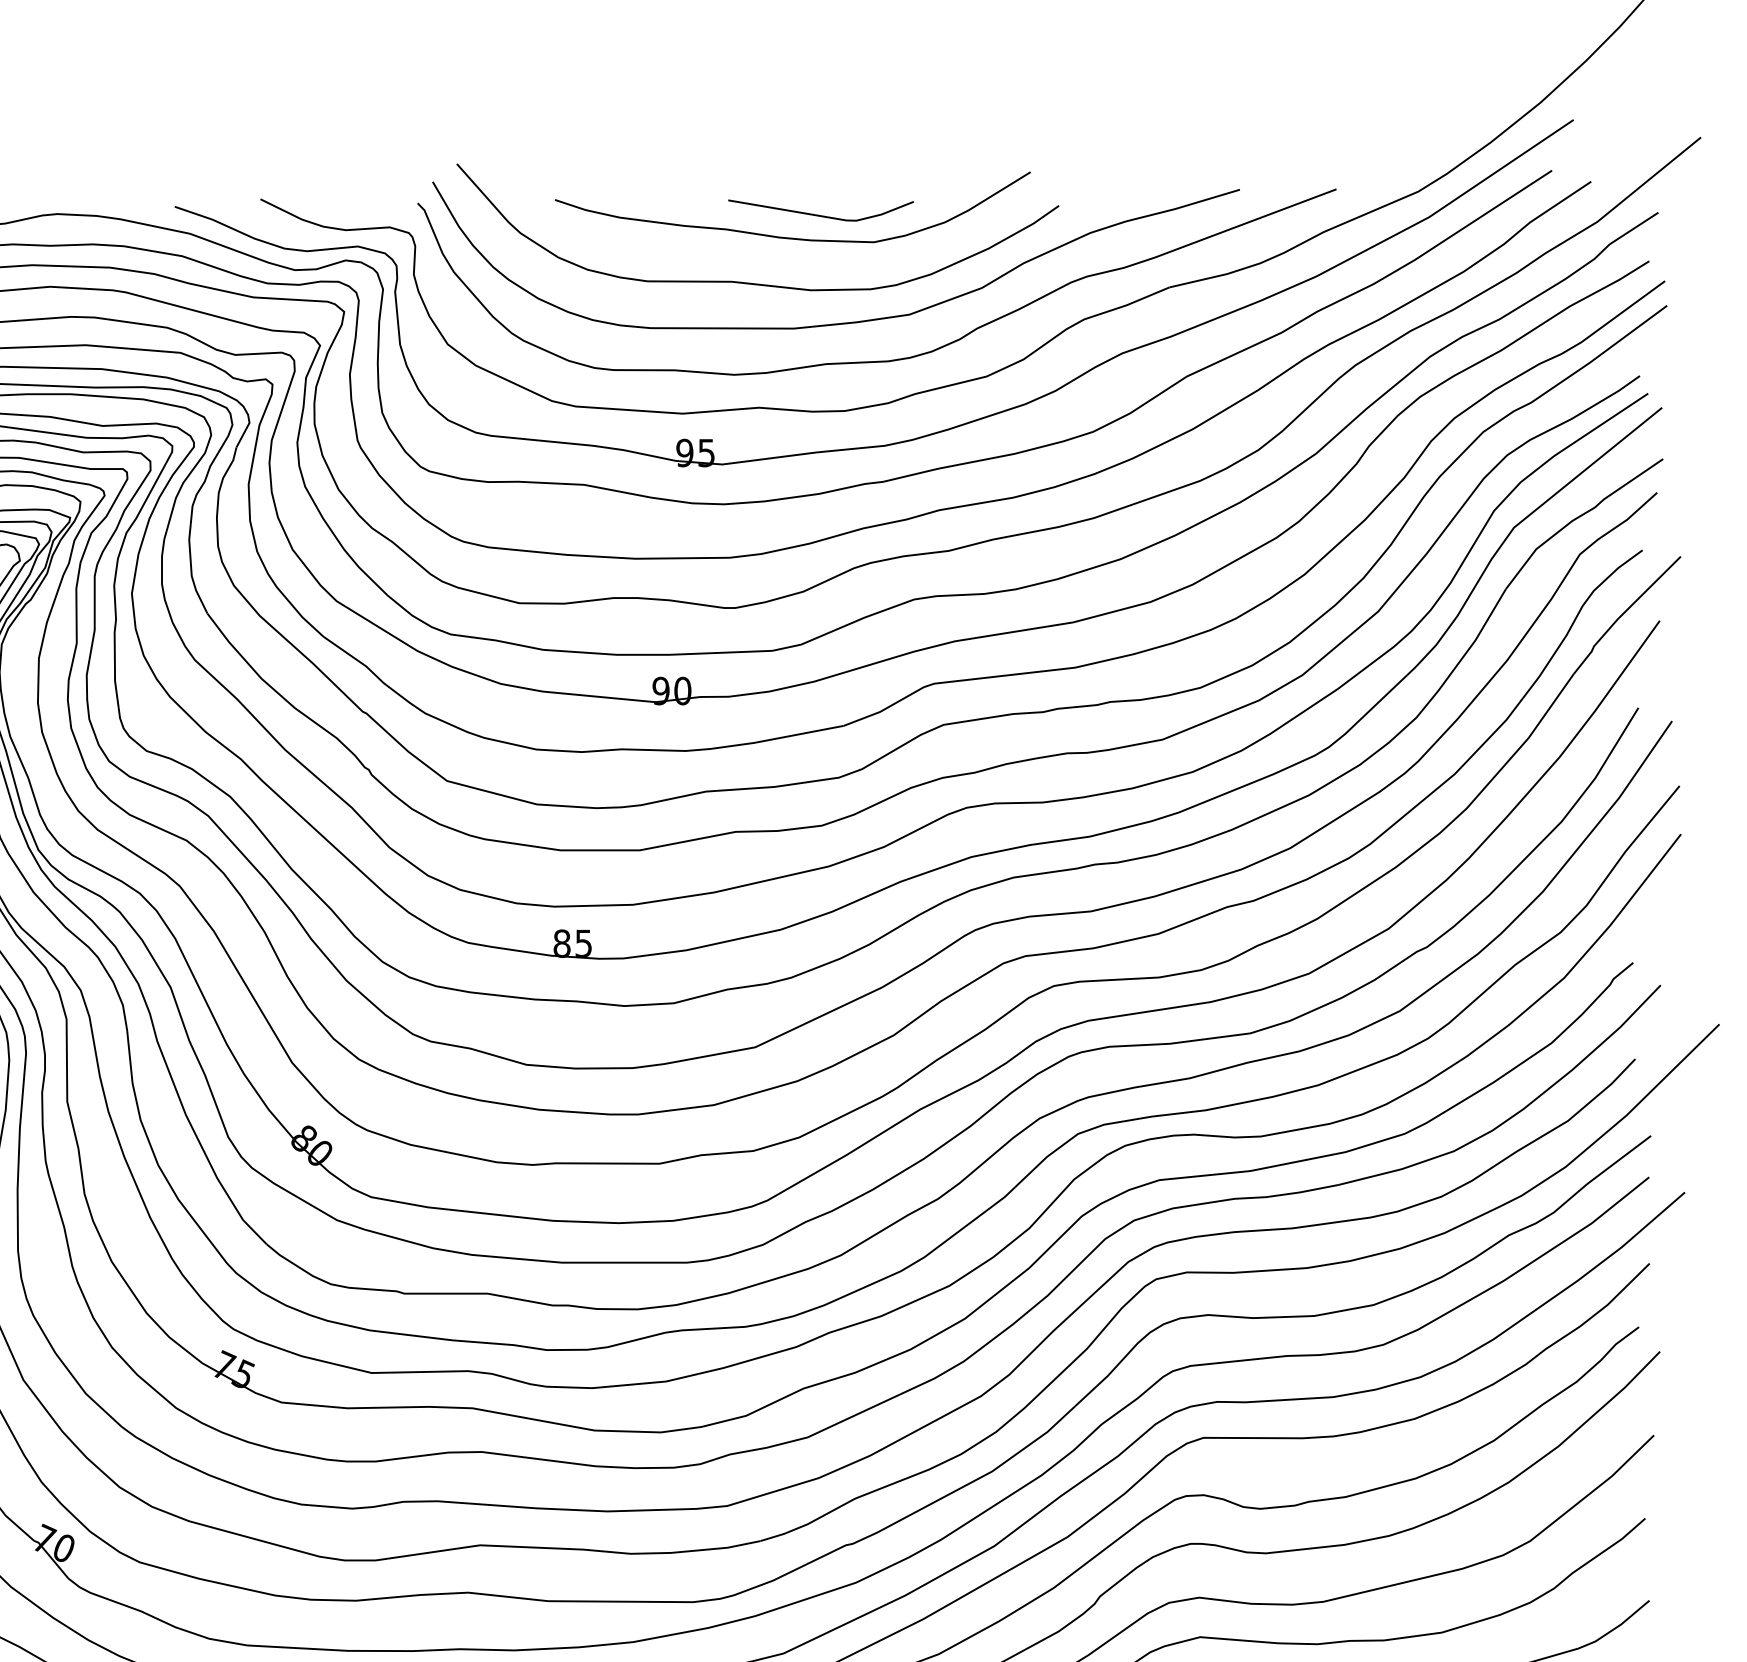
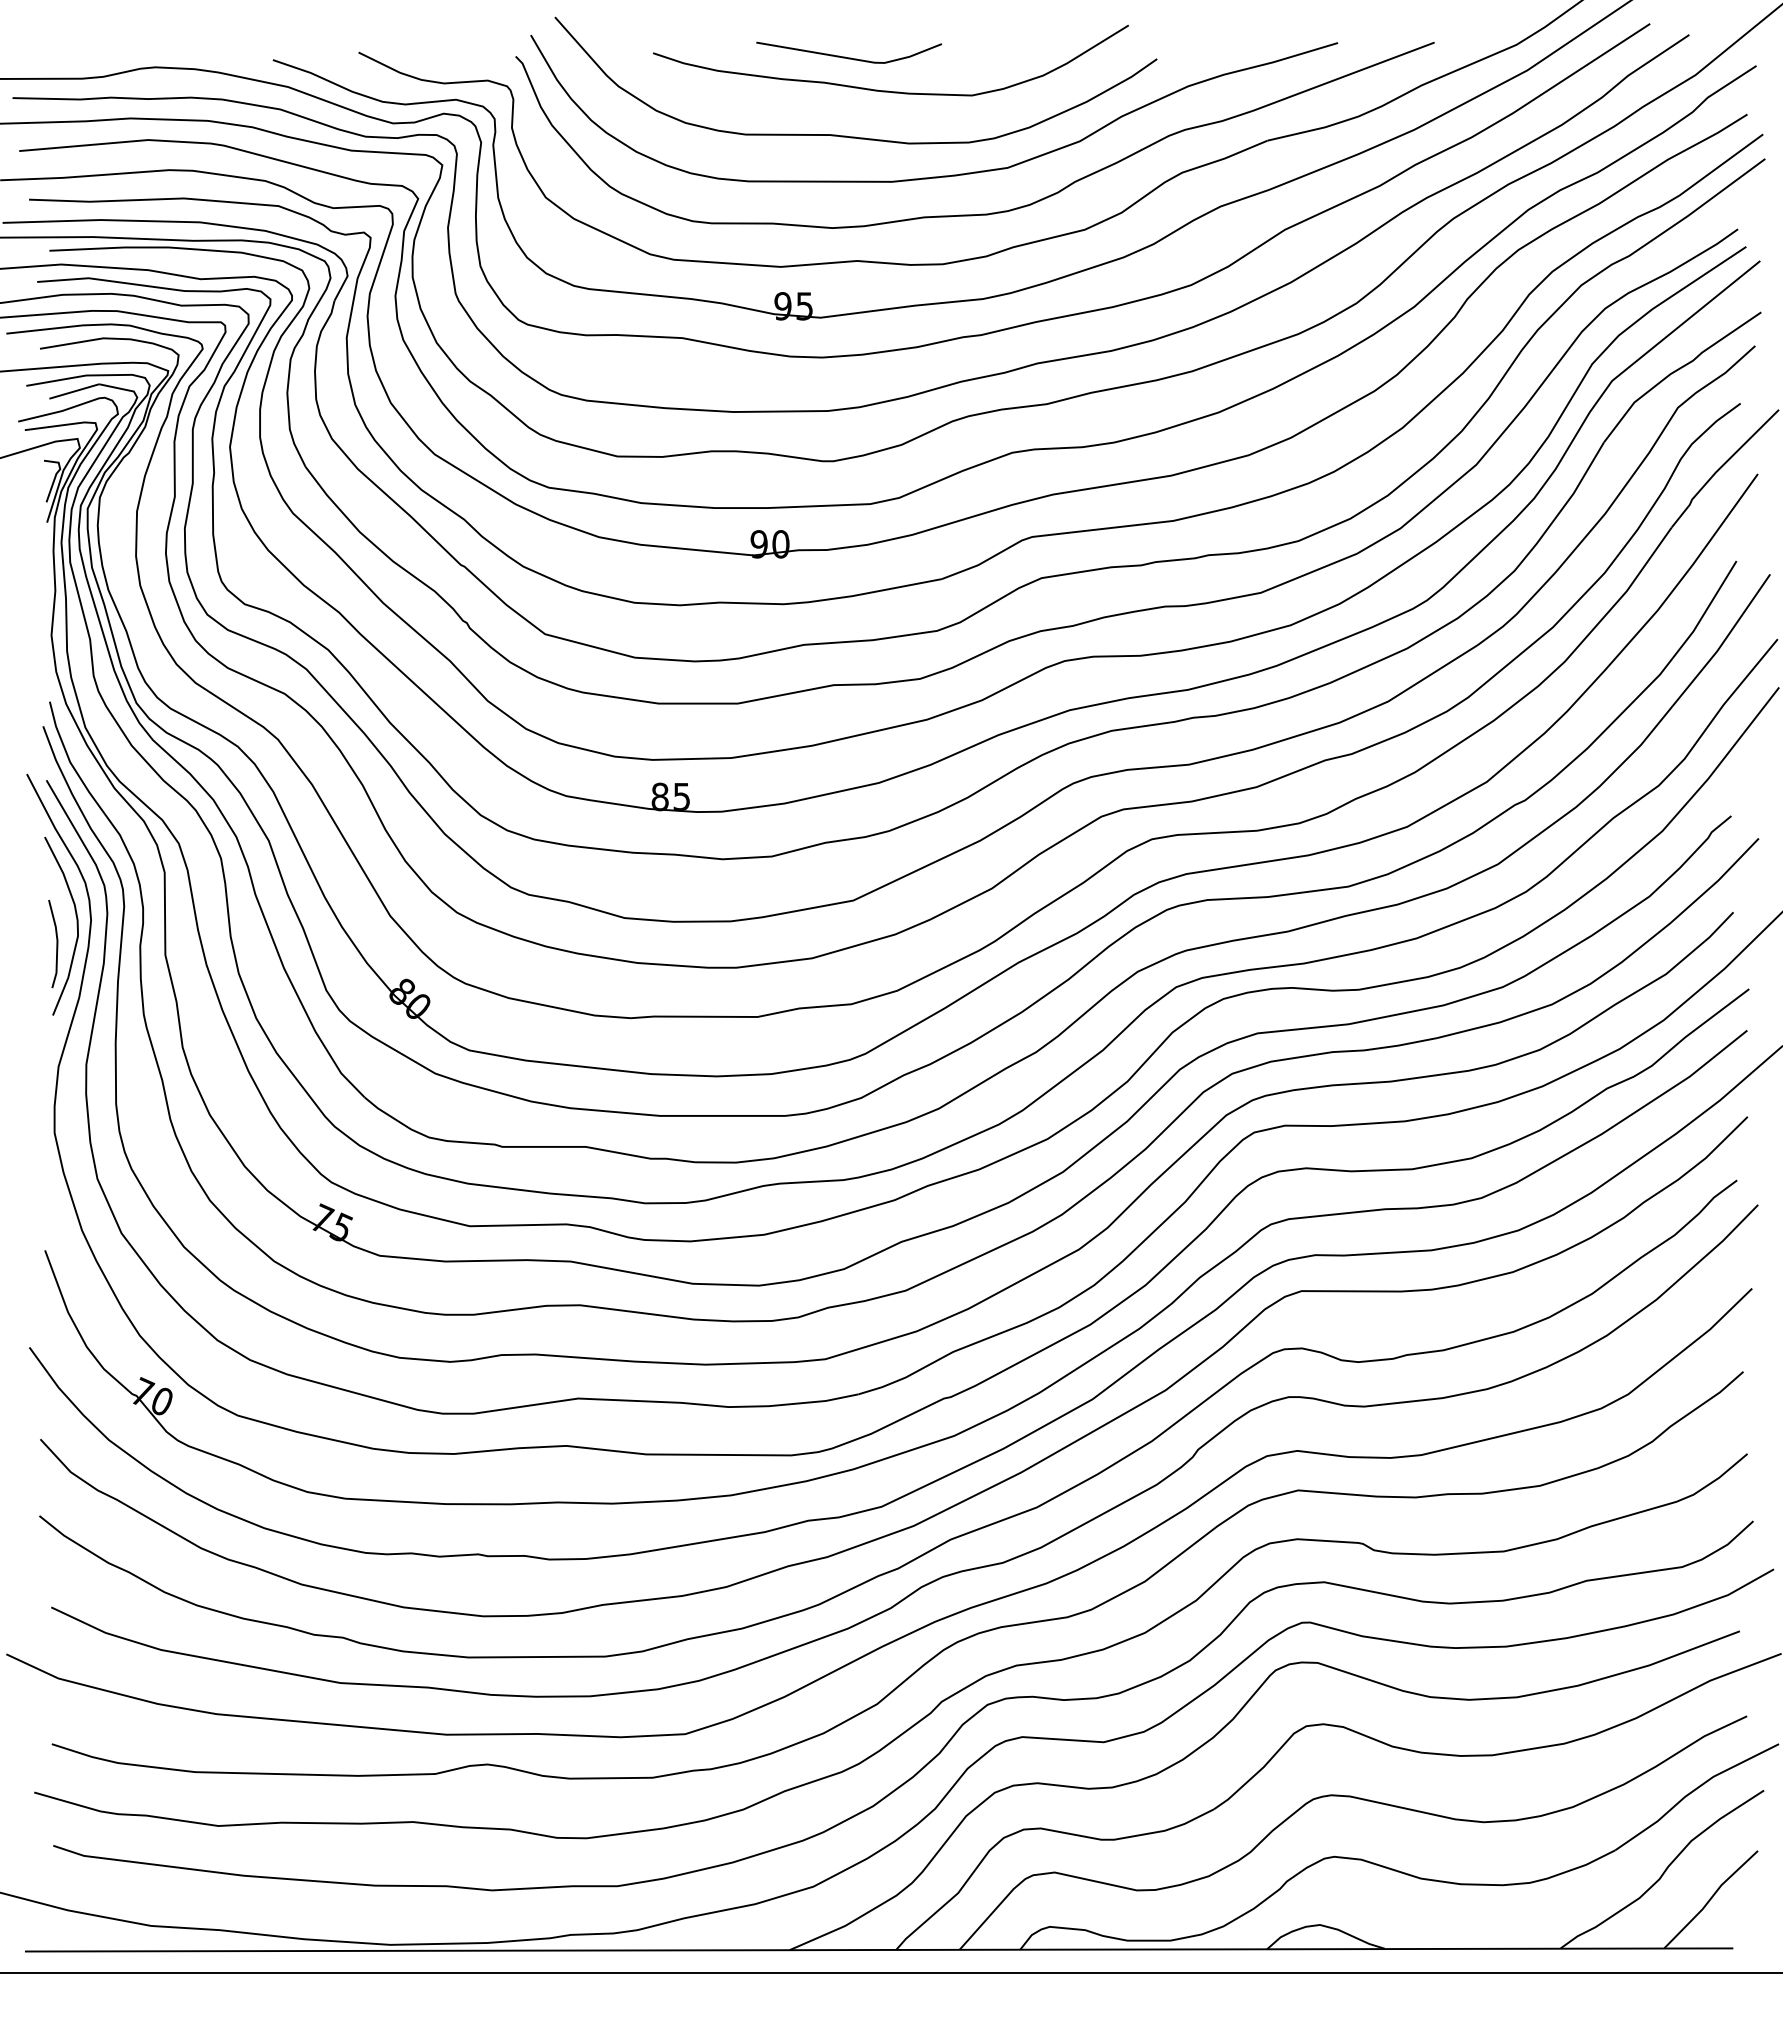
line: (817, 214) -> (845, 56), moved

